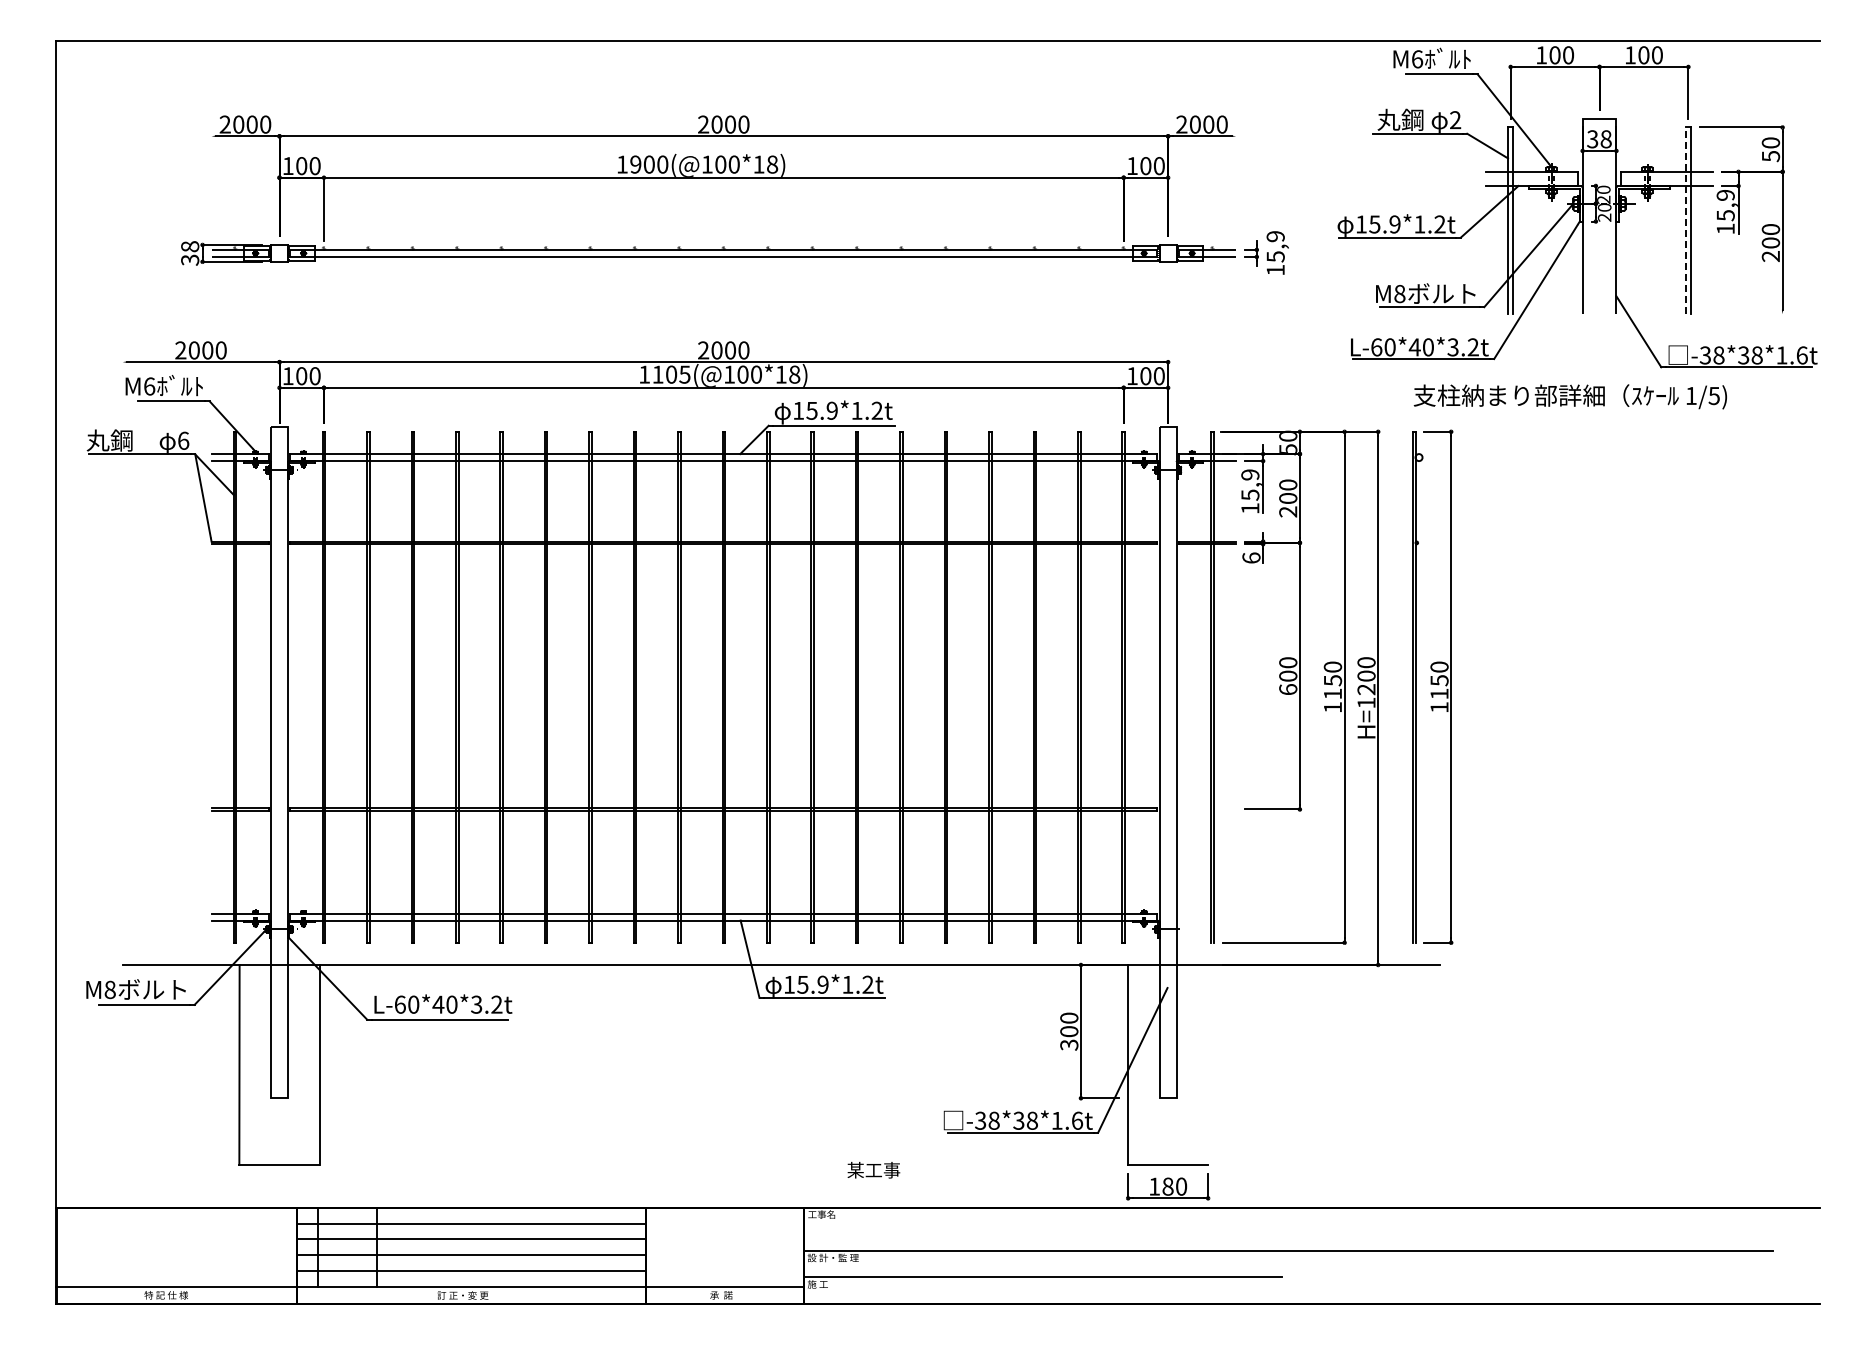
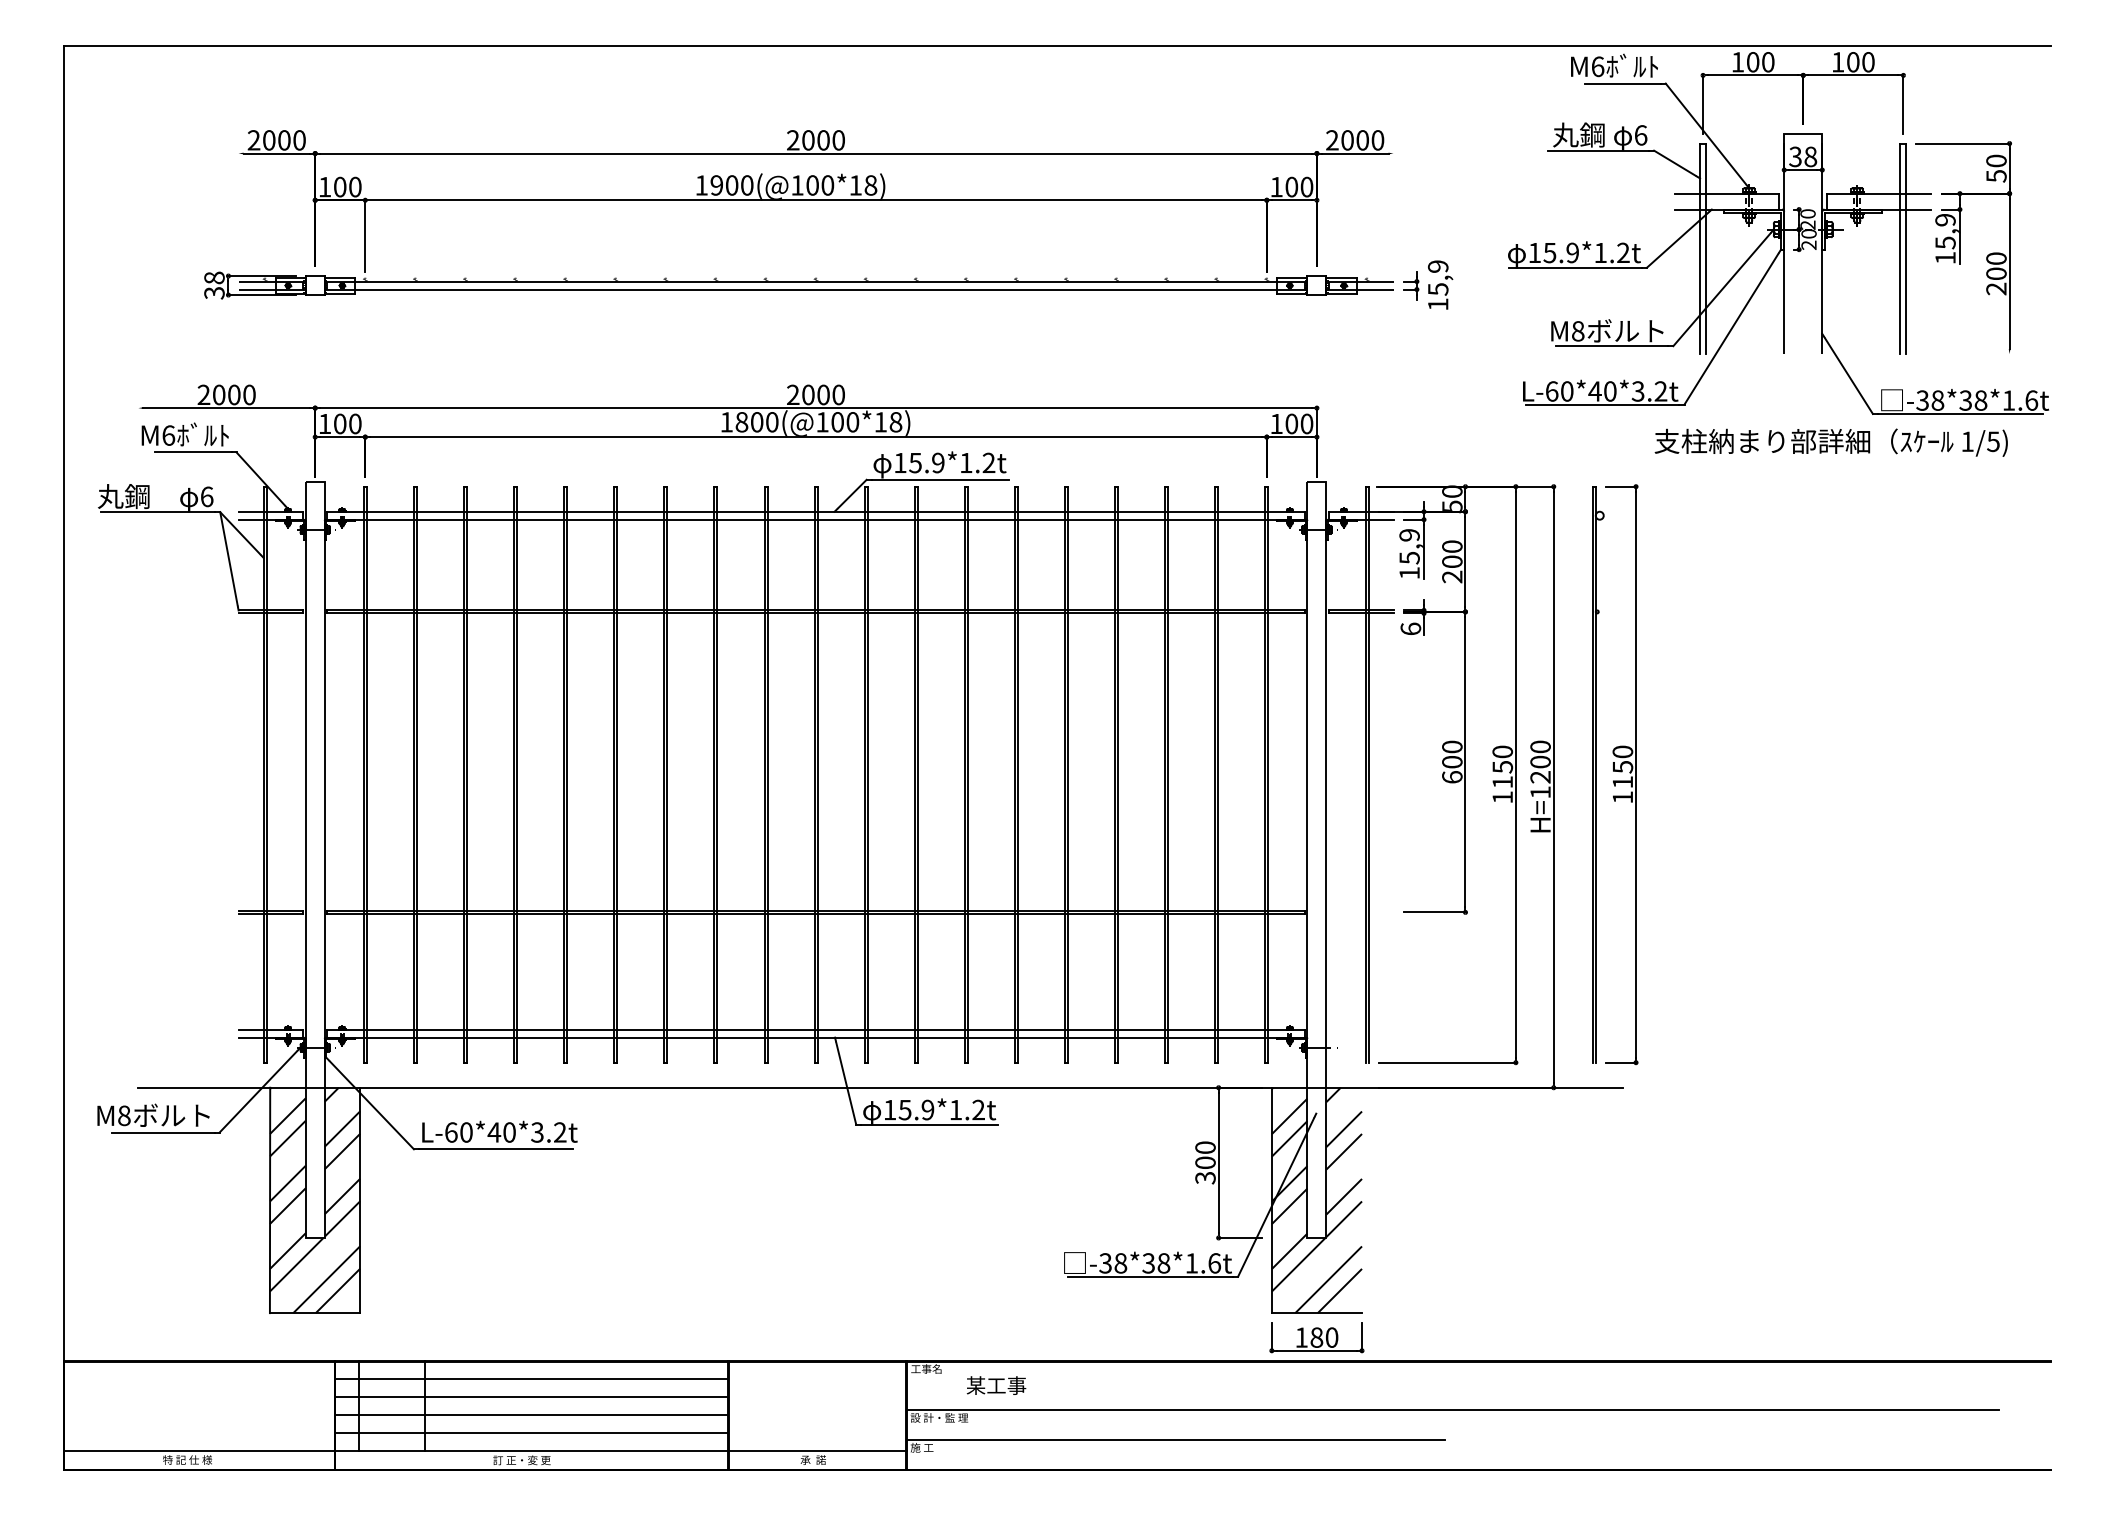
text: (1455, 120) -> (1640, 135), 2 -> 6
line: (1685, 220) -> (1900, 248), dashed -> solid
text: (671, 374) -> (757, 422), 1105(@100*18) -> 1800(@100*18)
text: (1569, 396) -> (1830, 442), moved
hatch: (279, 1064) -> (315, 1199), added
hatch: (1168, 1064) -> (1317, 1199), added
text: (873, 1170) -> (996, 1385), moved

